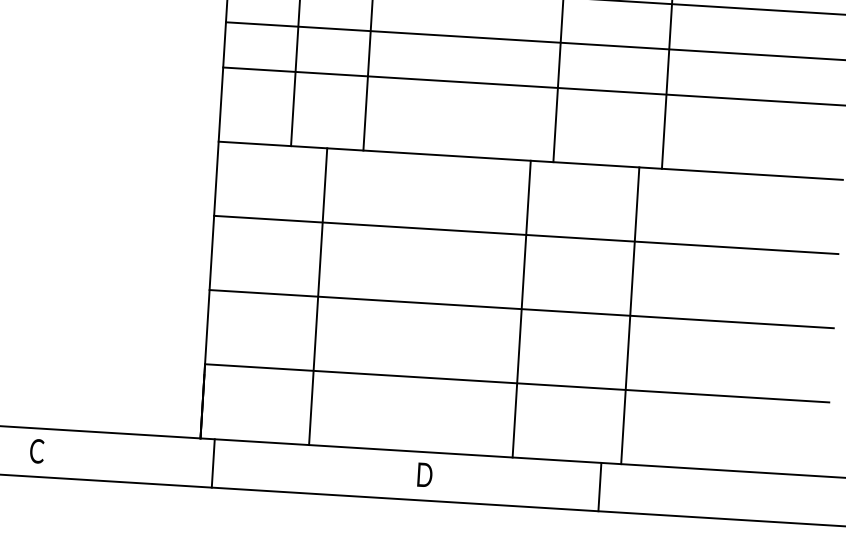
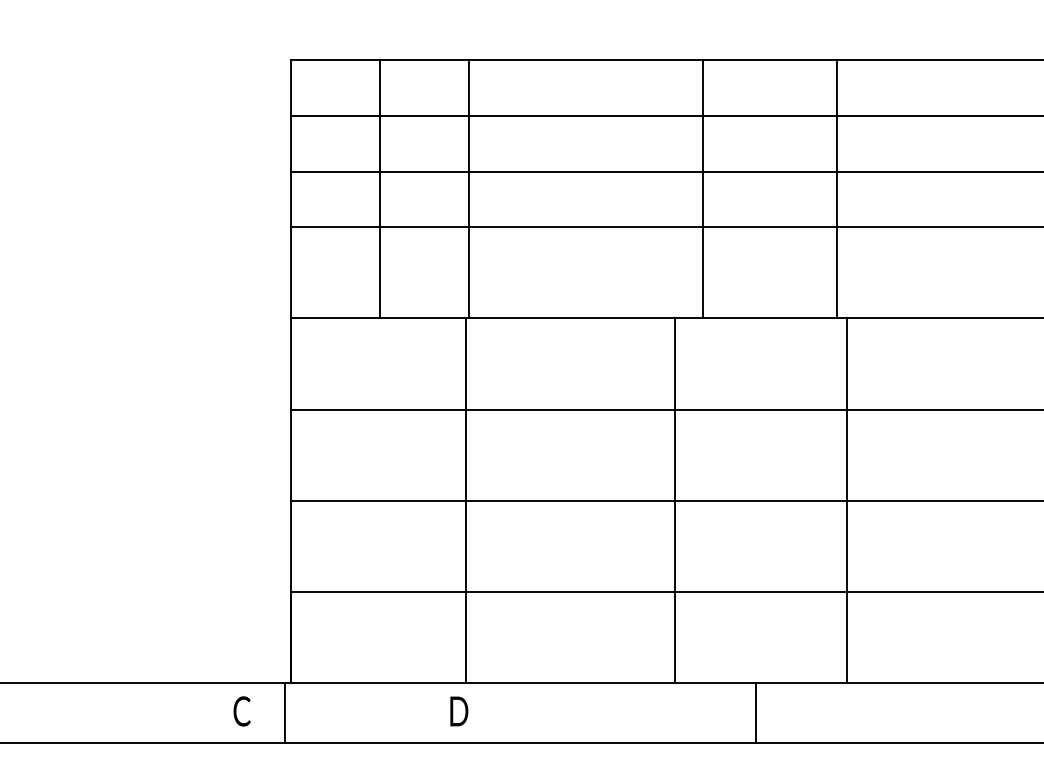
line: (317, 296) -> (465, 500), moved
line: (630, 315) -> (846, 500), moved
text: (36, 451) -> (241, 711), moved
line: (212, 462) -> (284, 712), moved
text: (425, 475) -> (459, 711), moved
line: (599, 486) -> (756, 712), moved

